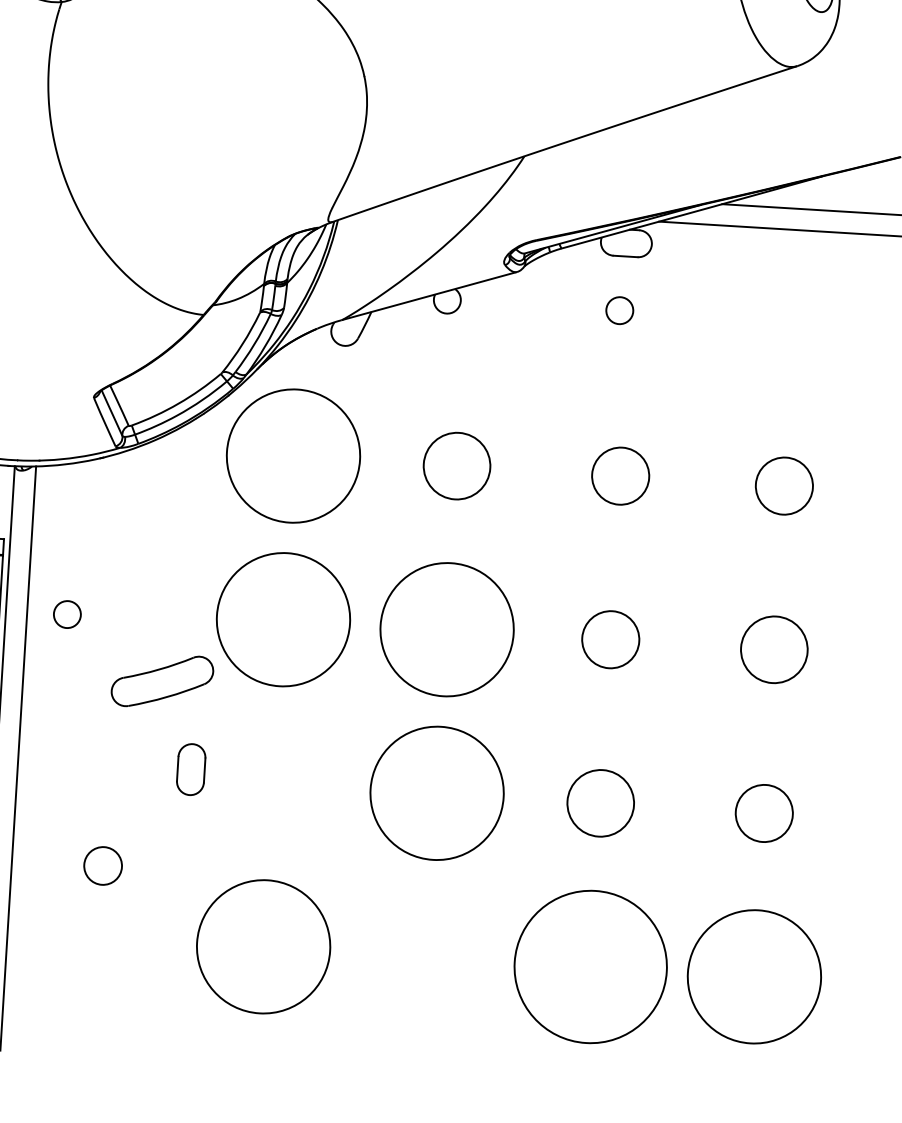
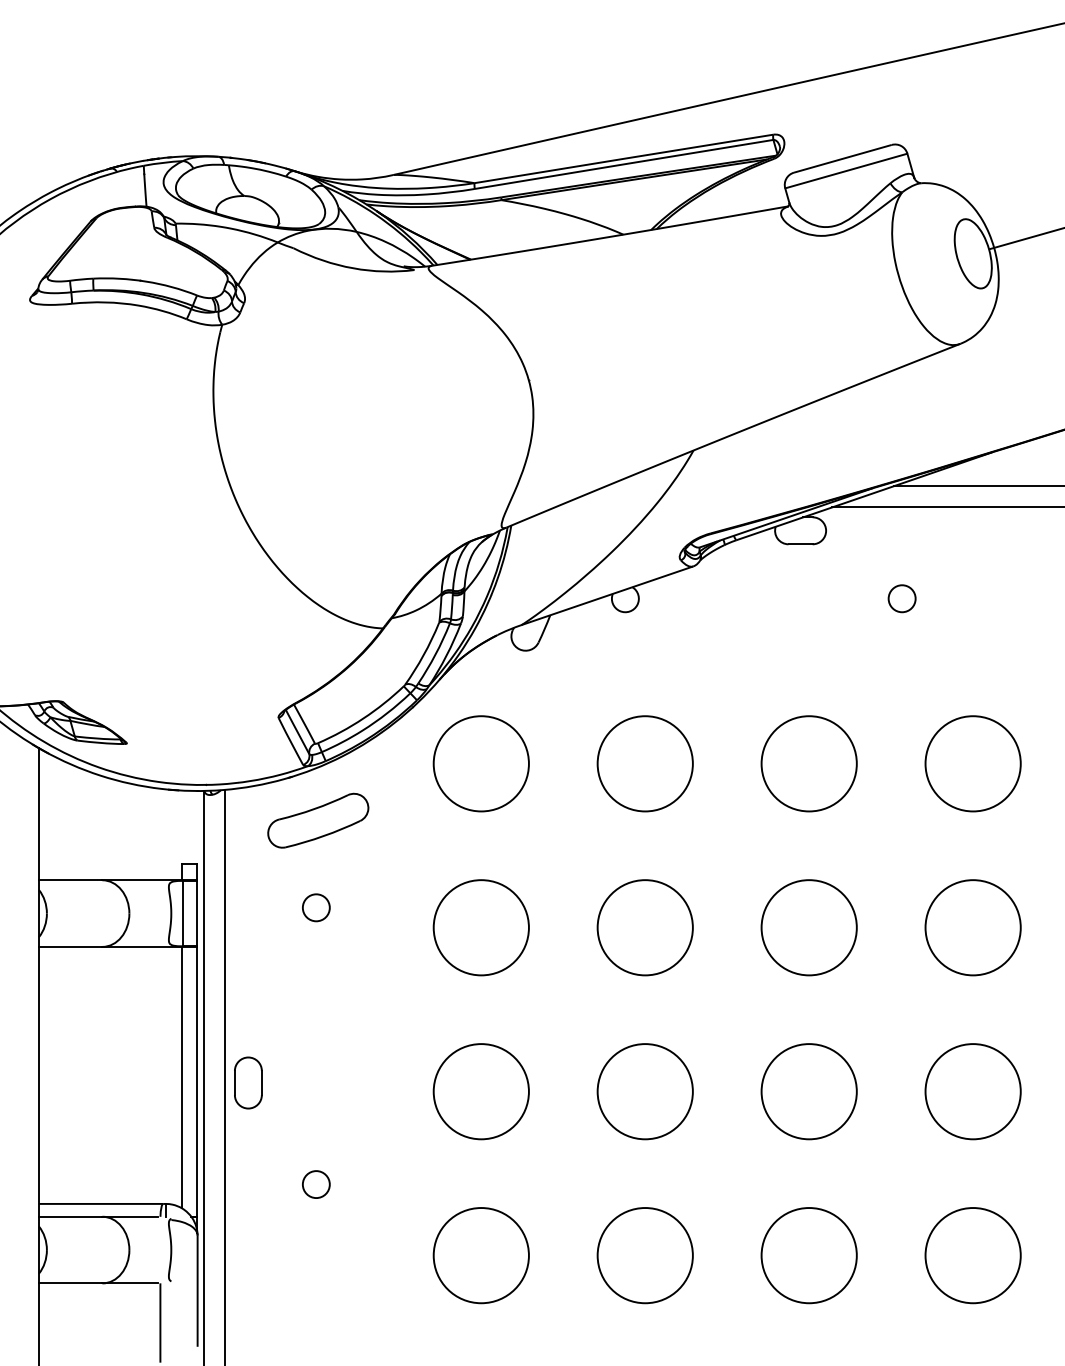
circle: (619, 310) -> (901, 598), moved
circle: (292, 455) -> (480, 763), size x0.71
circle: (456, 465) -> (644, 763), size x1.43
circle: (620, 475) -> (808, 763), size x1.67
circle: (783, 485) -> (972, 763), size x1.67
circle: (67, 614) -> (316, 907), moved
circle: (282, 619) -> (480, 927), size x0.71
circle: (446, 629) -> (644, 927), size x0.71
circle: (610, 639) -> (808, 927), size x1.67
circle: (773, 649) -> (972, 927), size x1.43
part: (162, 681) -> (318, 820), moved
part: (191, 769) -> (248, 1082), moved
circle: (272, 783) -> (480, 1091), added
circle: (436, 793) -> (644, 1091), size x0.71
circle: (600, 803) -> (808, 1091), size x1.43
circle: (763, 813) -> (972, 1091), size x1.67
circle: (102, 865) -> (315, 1184), size x0.71
circle: (262, 946) -> (480, 1255), size x0.71
circle: (426, 956) -> (644, 1255), added
circle: (590, 966) -> (808, 1255), size x0.62
circle: (753, 976) -> (972, 1255), size x0.71

